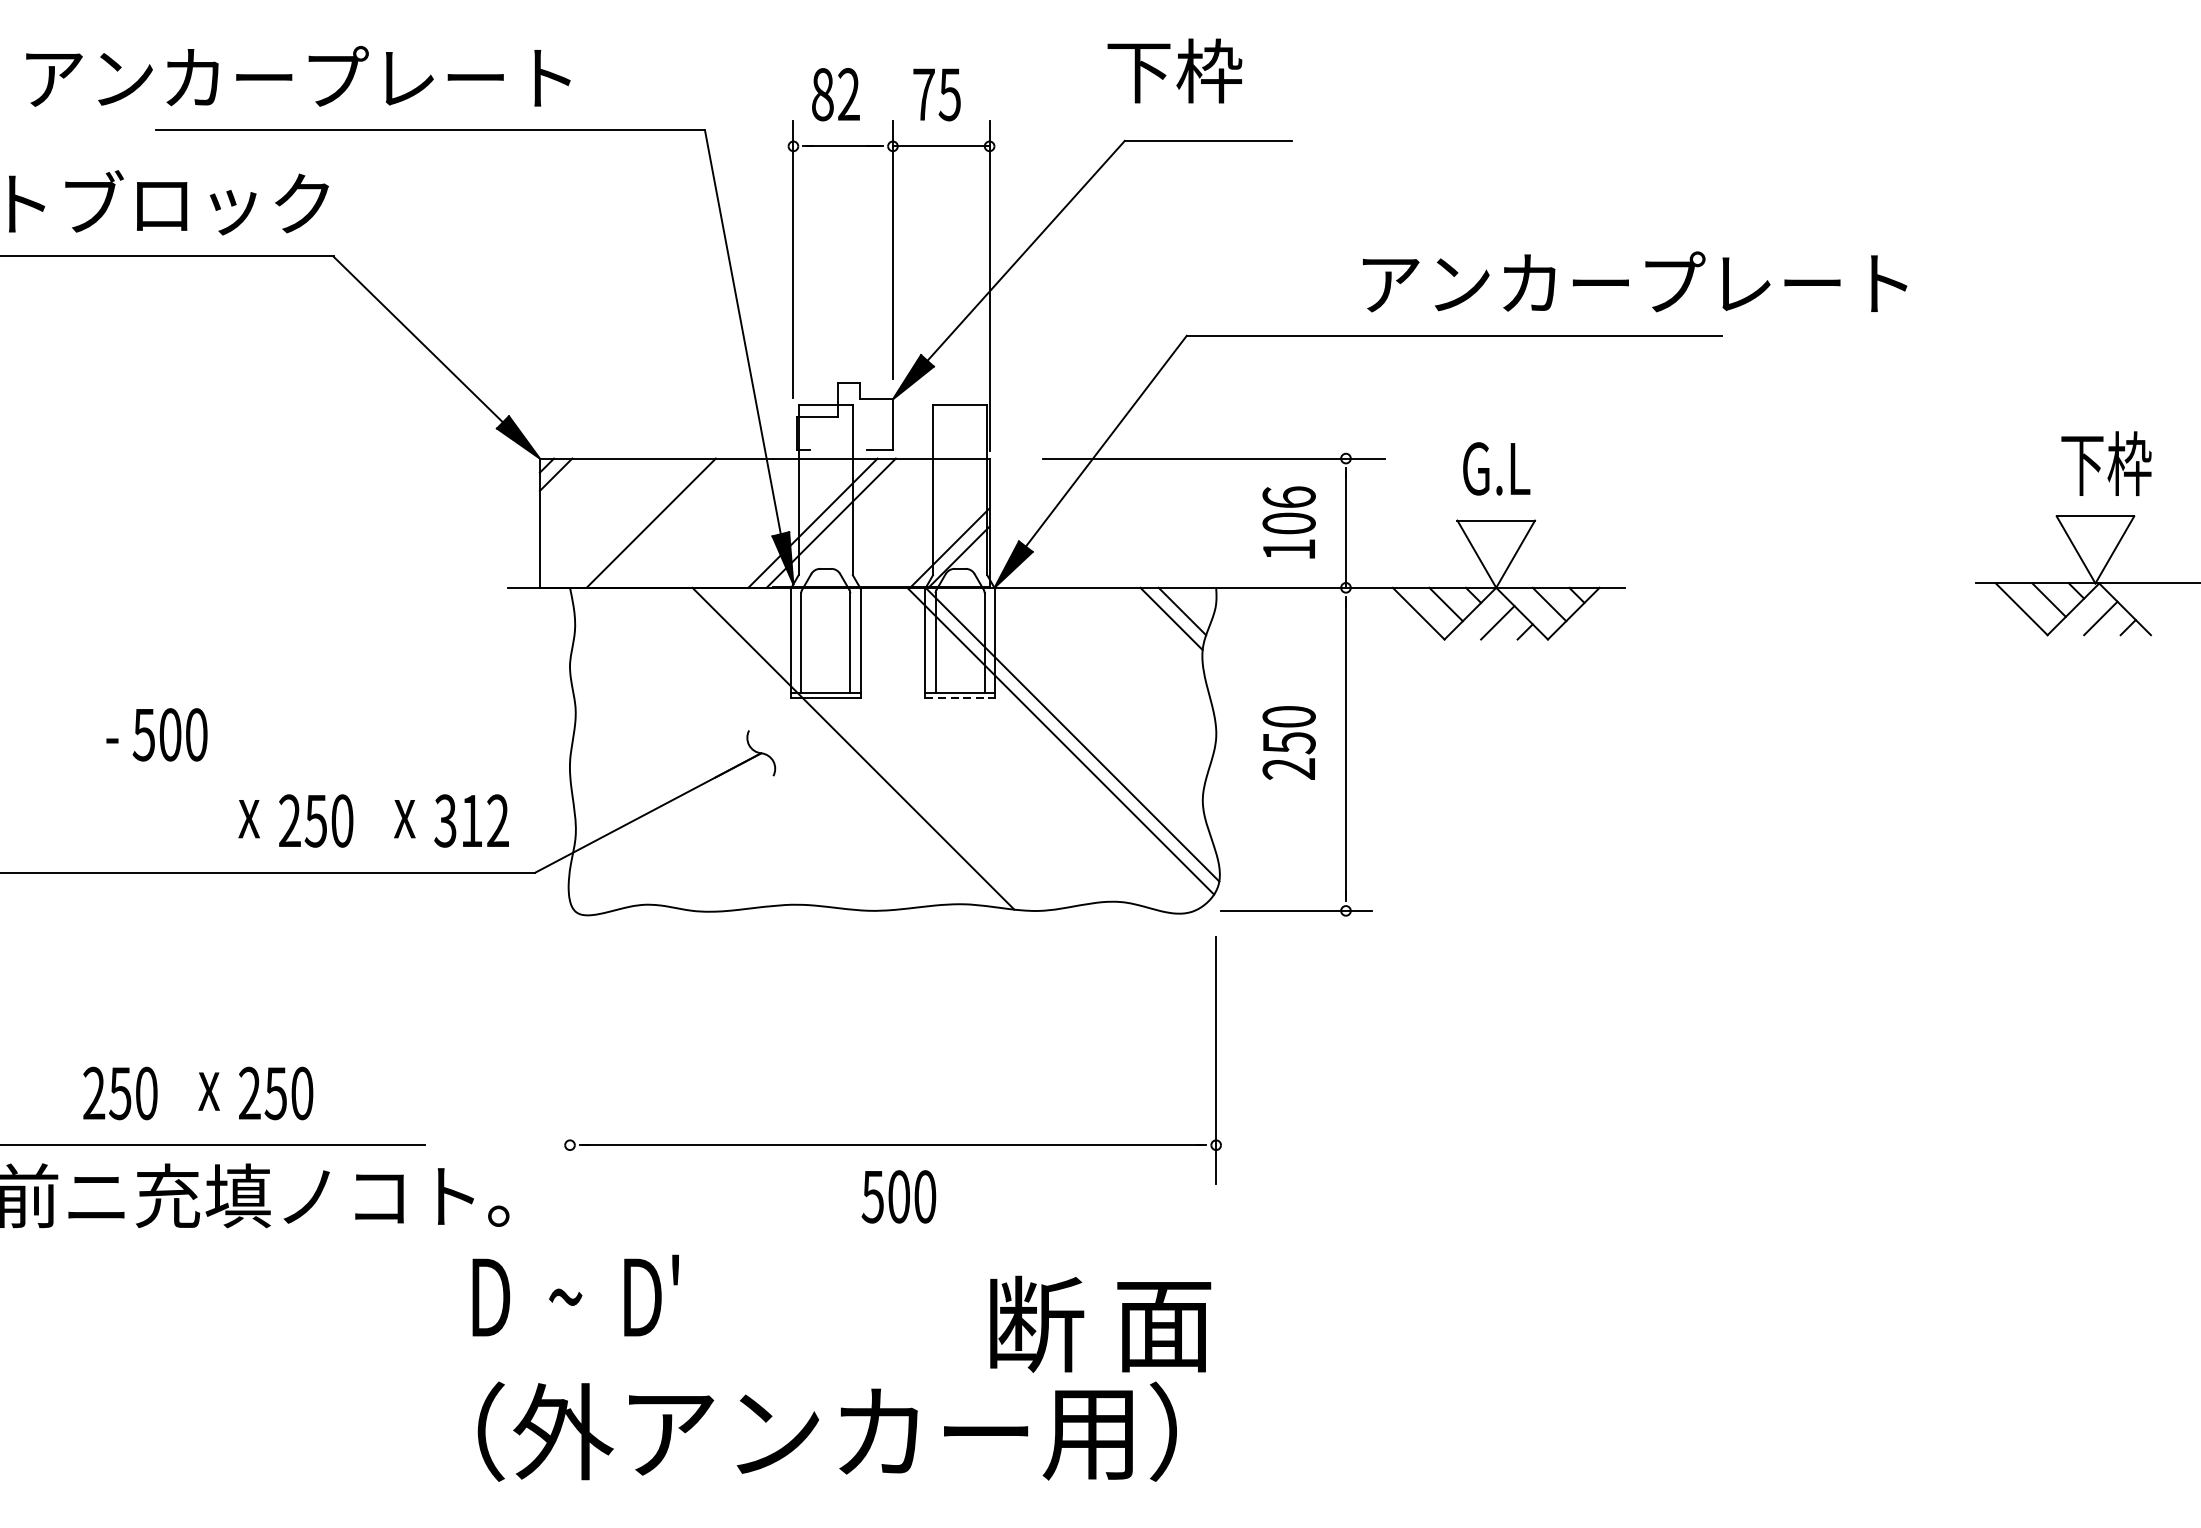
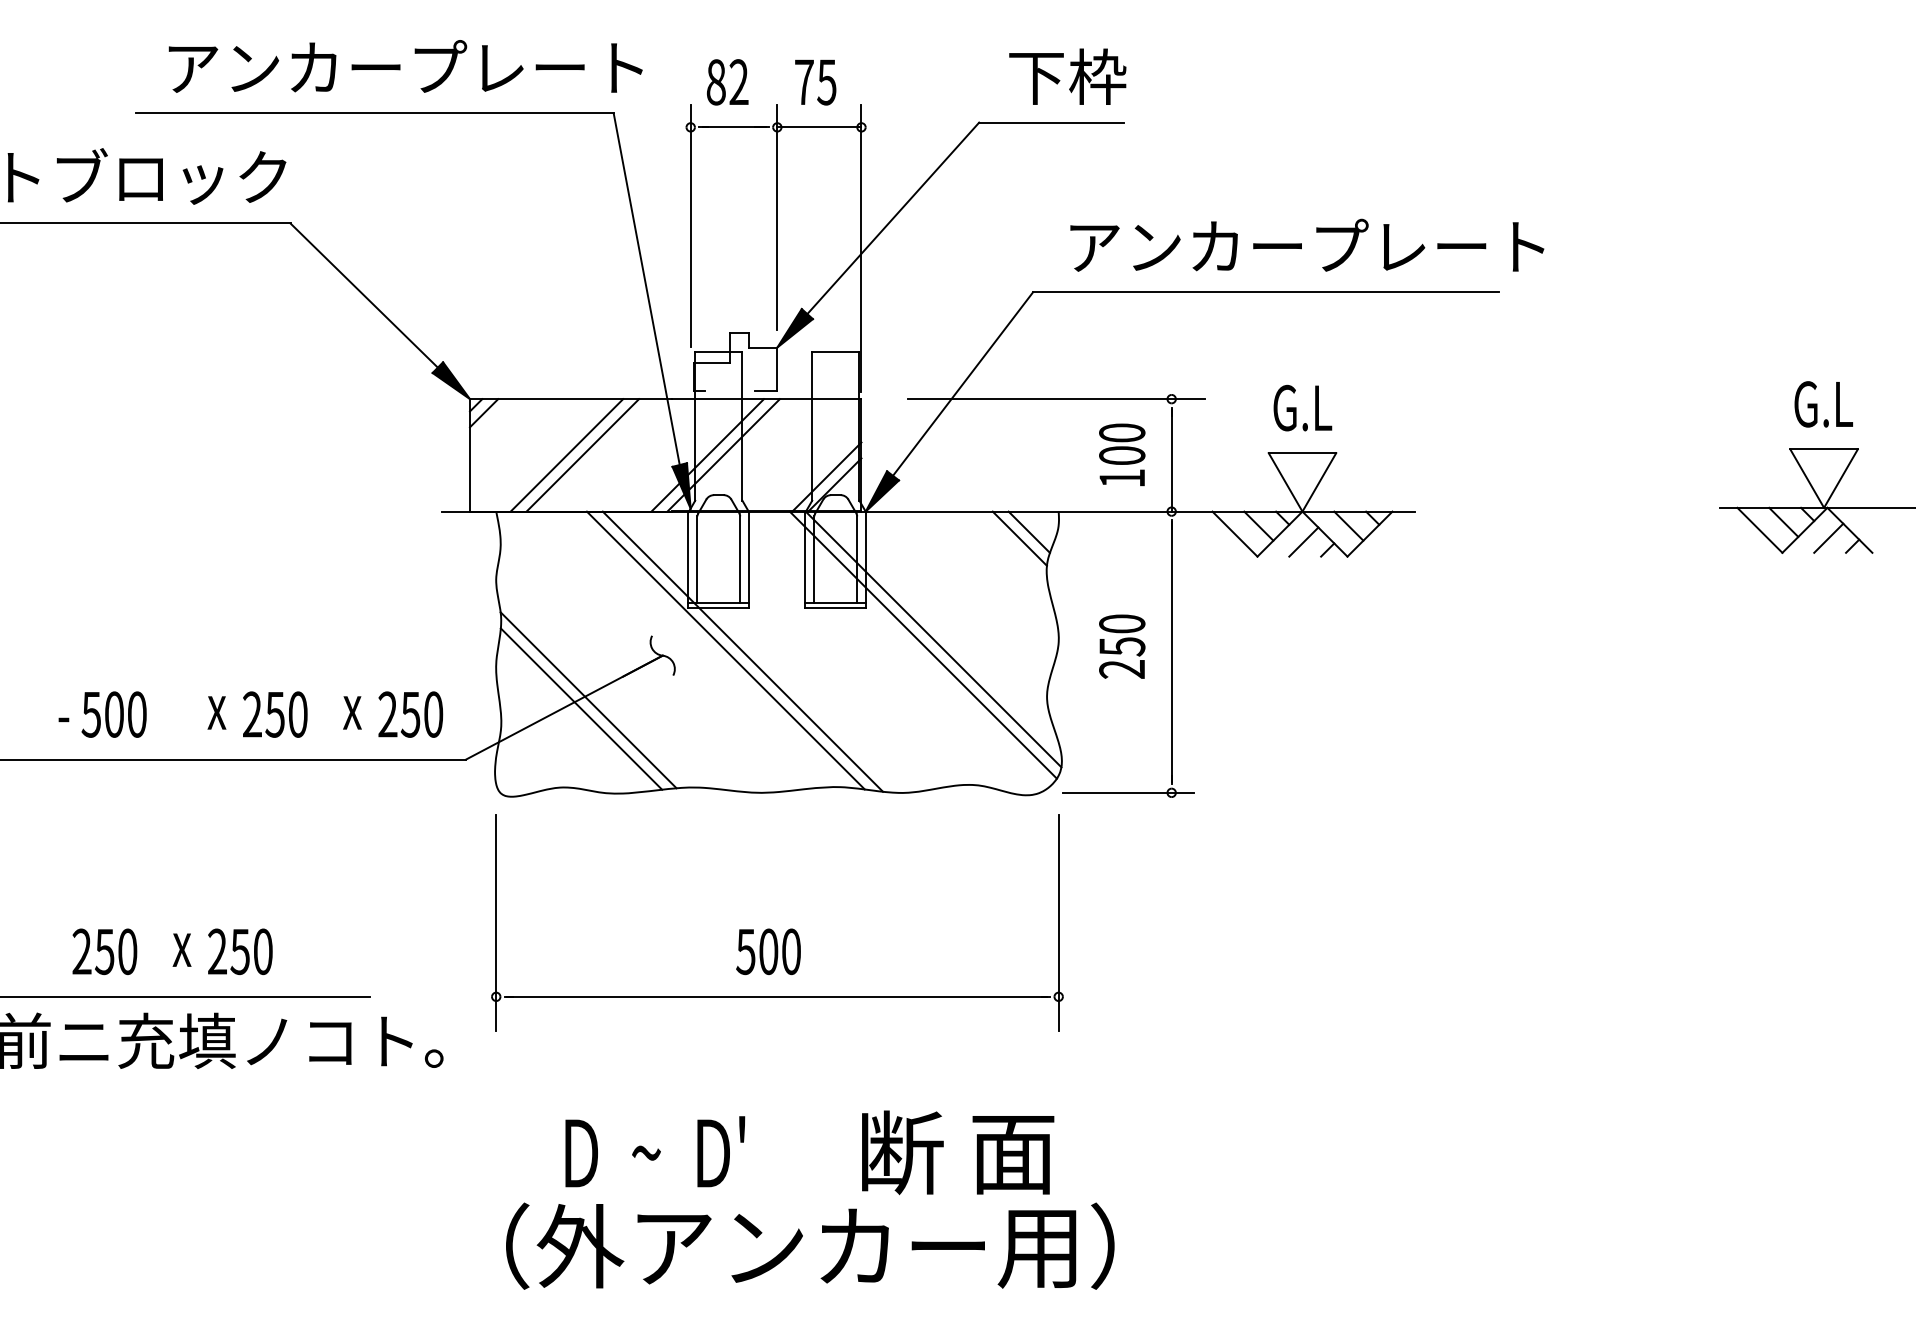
text: (1174, 70) -> (1067, 76), moved
text: (298, 76) -> (405, 66), moved
text: (1635, 280) -> (1307, 244), moved
text: (2106, 463) -> (1833, 403), 下枠 -> G.L
text: (1289, 496) -> (1122, 432), 106 -> 100
line: (669, 523) -> (582, 455), added
line: (960, 697) -> (836, 607), dashed -> solid
text: (156, 734) -> (102, 714), moved
line: (833, 747) -> (725, 650), added
line: (676, 804) -> (588, 700), added
line: (667, 813) -> (581, 708), added
text: (471, 820) -> (410, 714), 312 -> 250
line: (570, 1059) -> (496, 922), added
text: (898, 1196) -> (768, 951), moved
text: (576, 1295) -> (655, 1151), moved
text: (827, 1430) -> (810, 1245), moved

